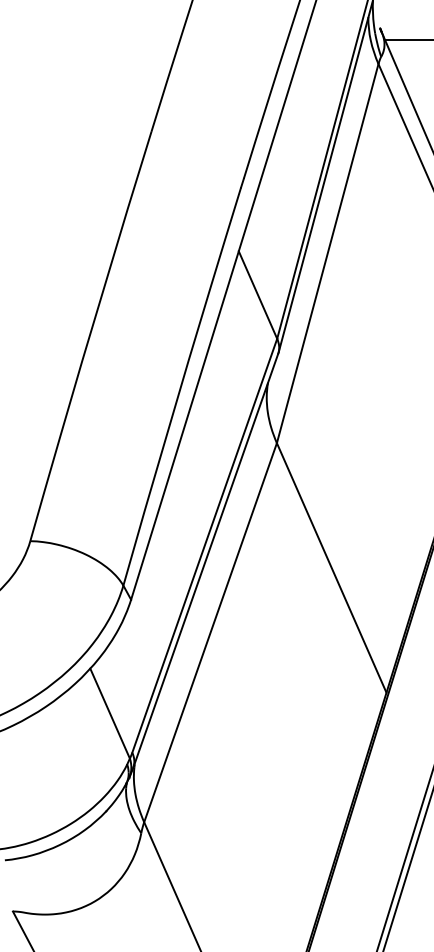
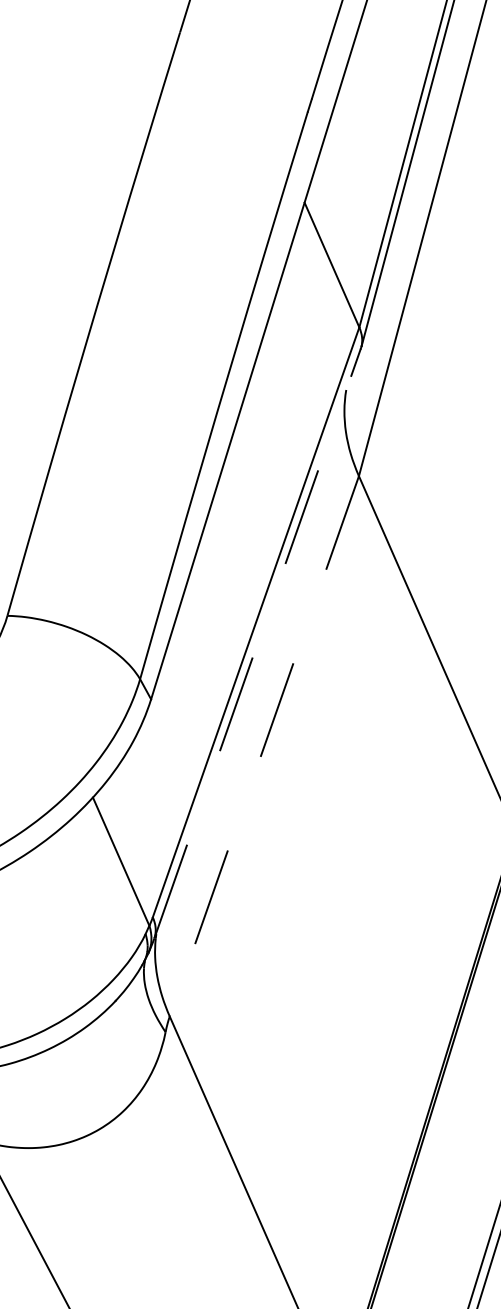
line: (206, 560) -> (258, 643), solid -> dashed
line: (210, 632) -> (264, 746), solid -> dashed

